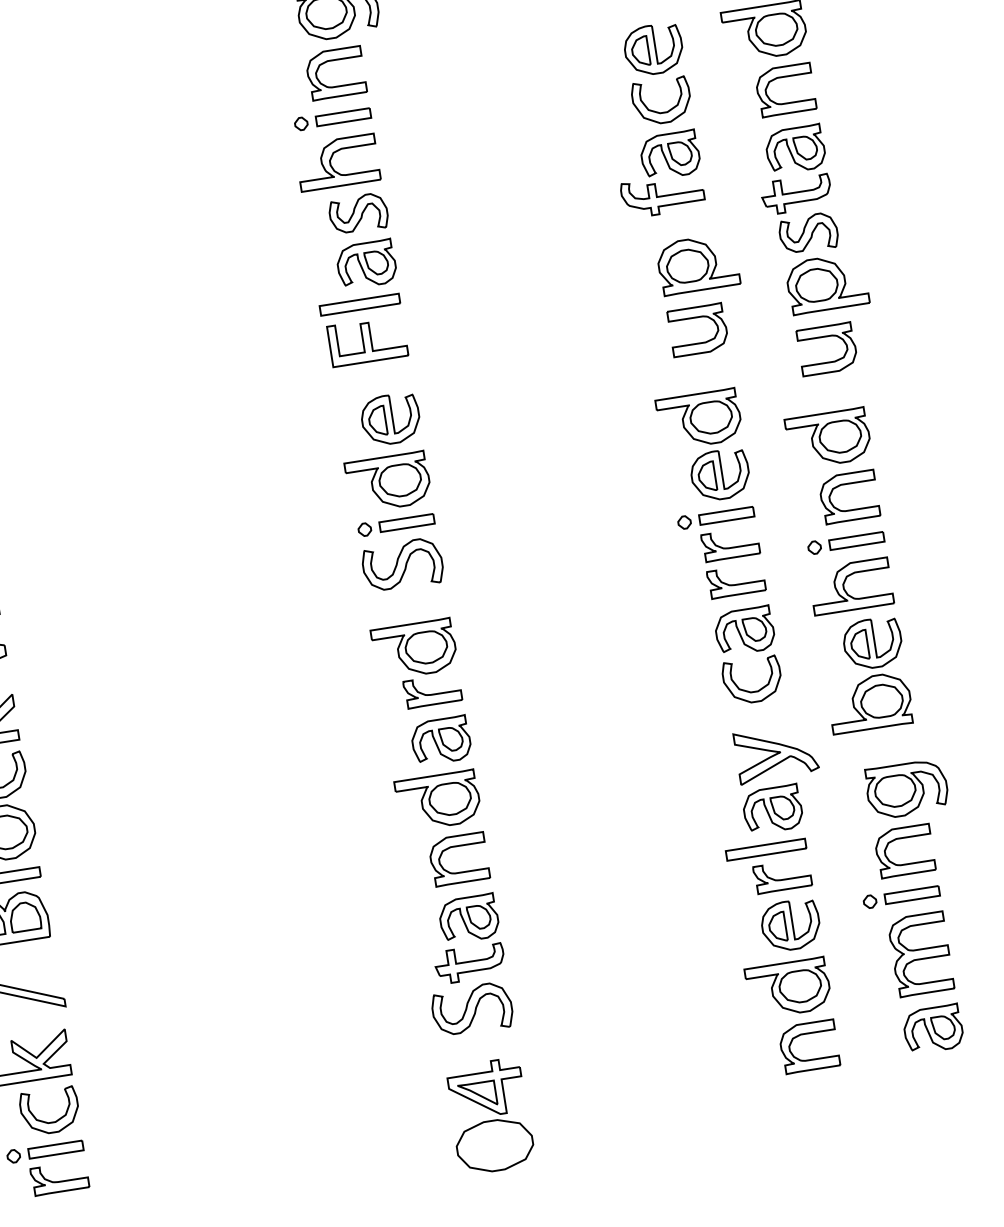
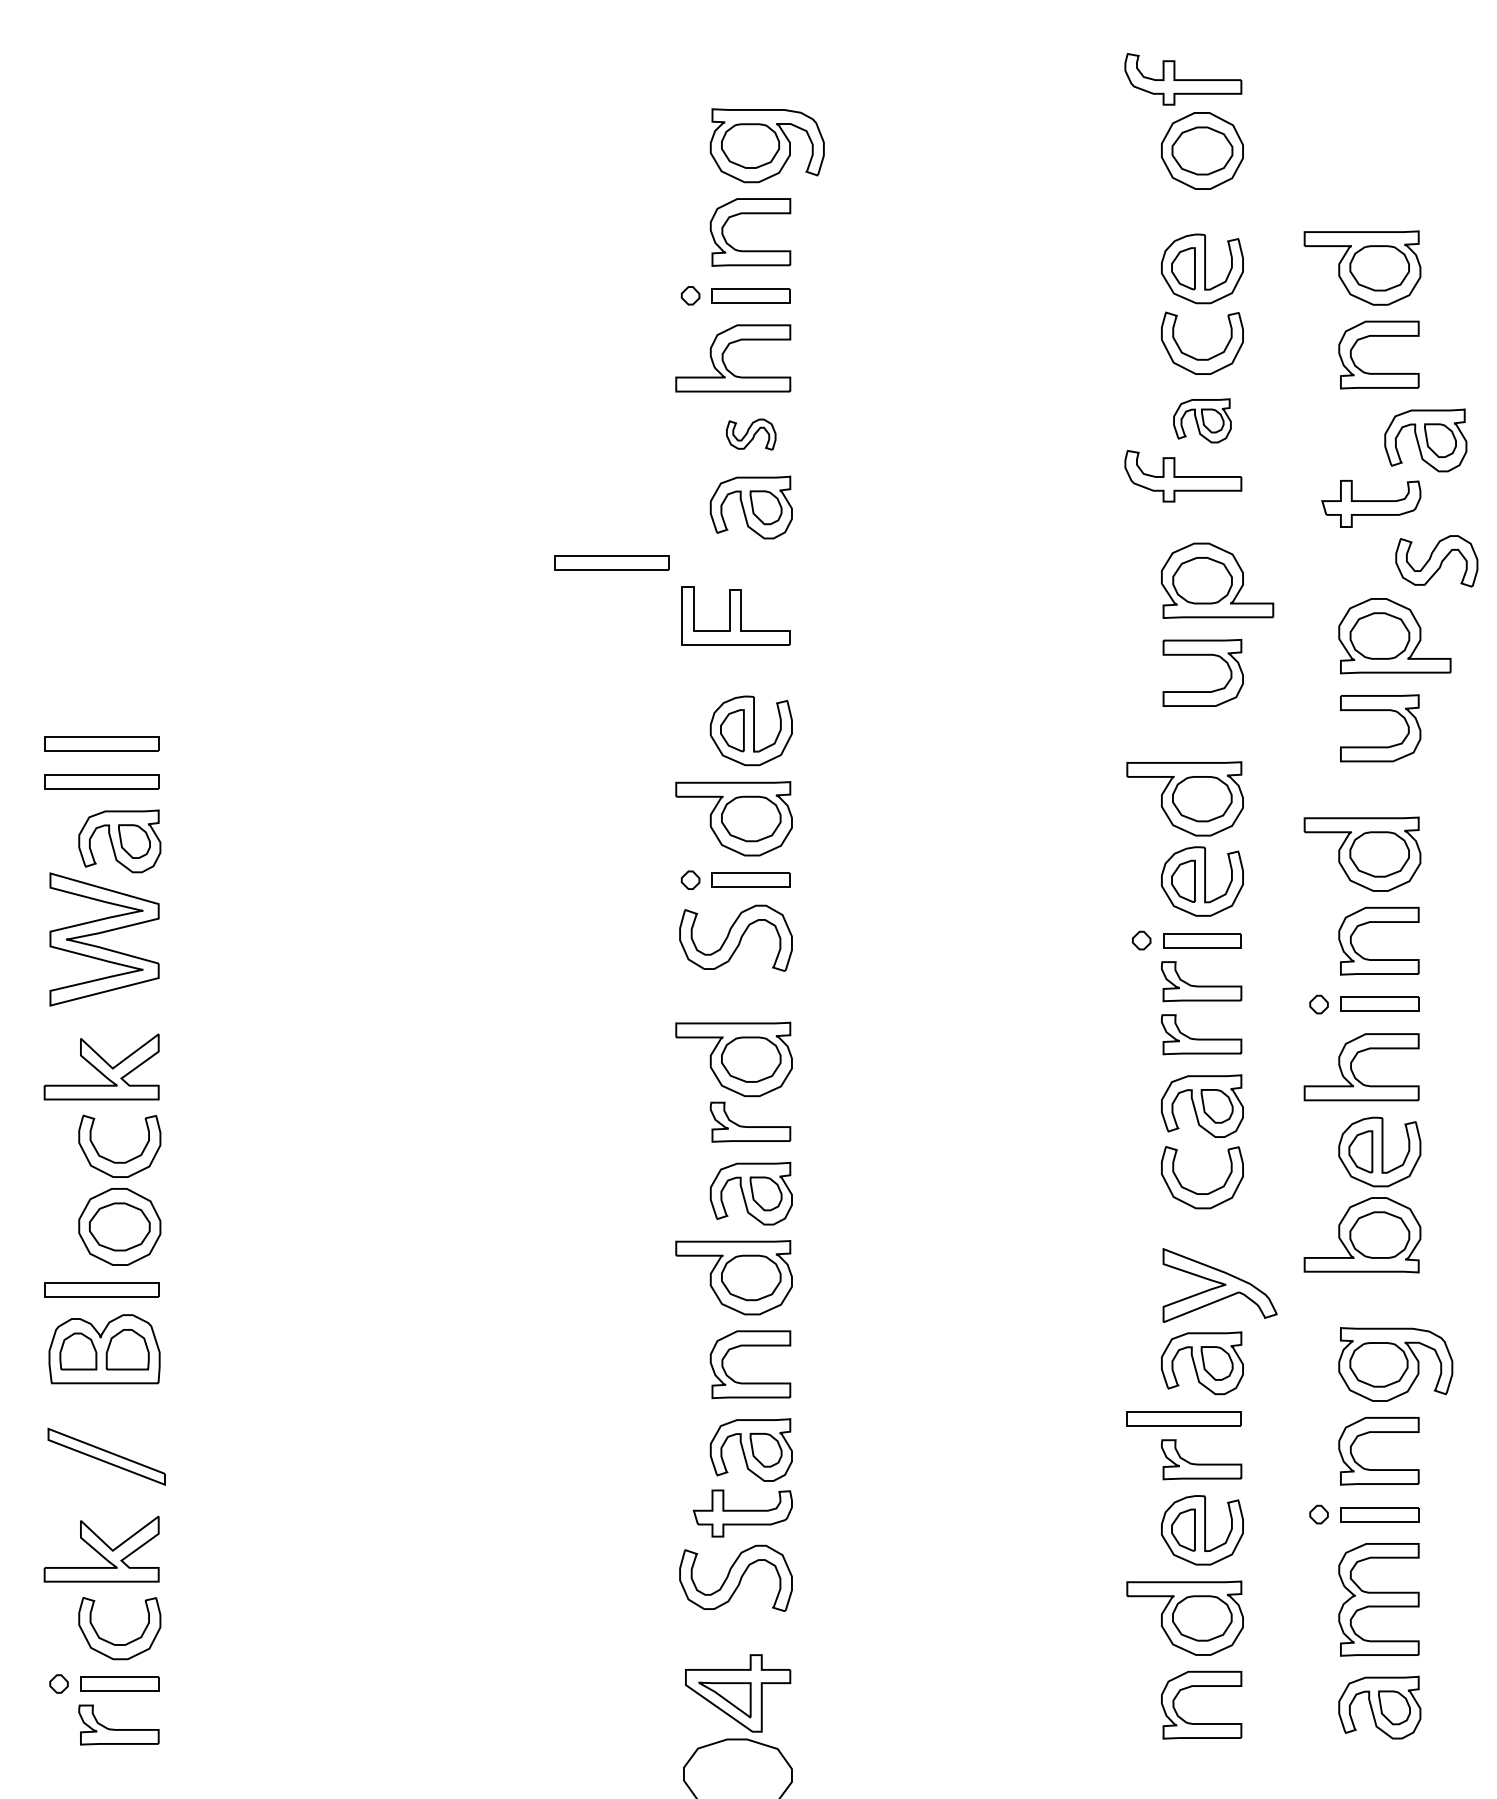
part: (795, 149) -> (1425, 440), moved
part: (670, 154) -> (1202, 420), size x0.7
part: (357, 213) -> (750, 434), size x0.6
part: (808, 233) -> (1436, 561), moved
part: (359, 304) -> (611, 562), moved

